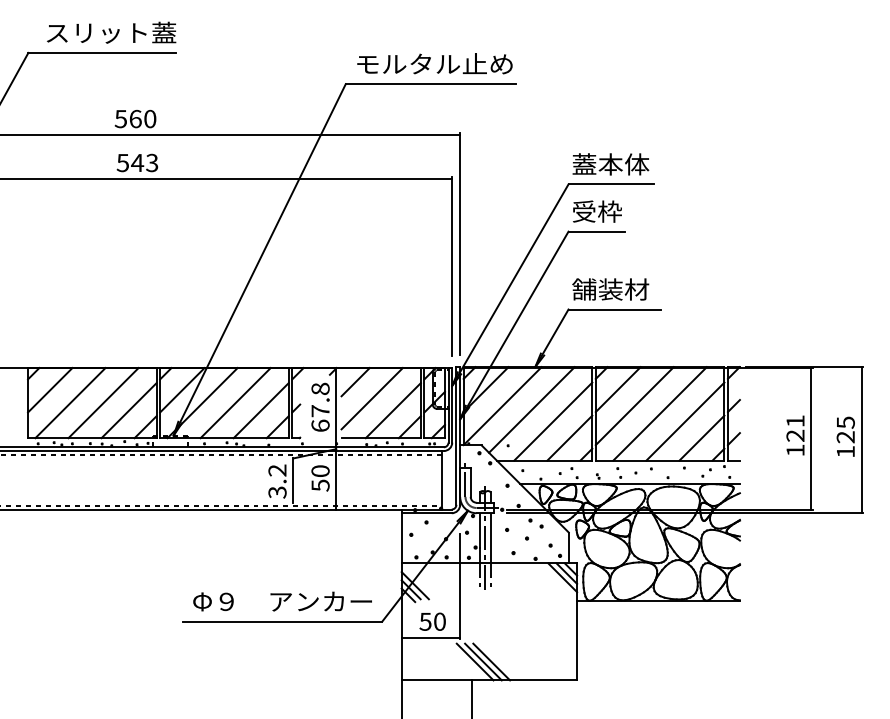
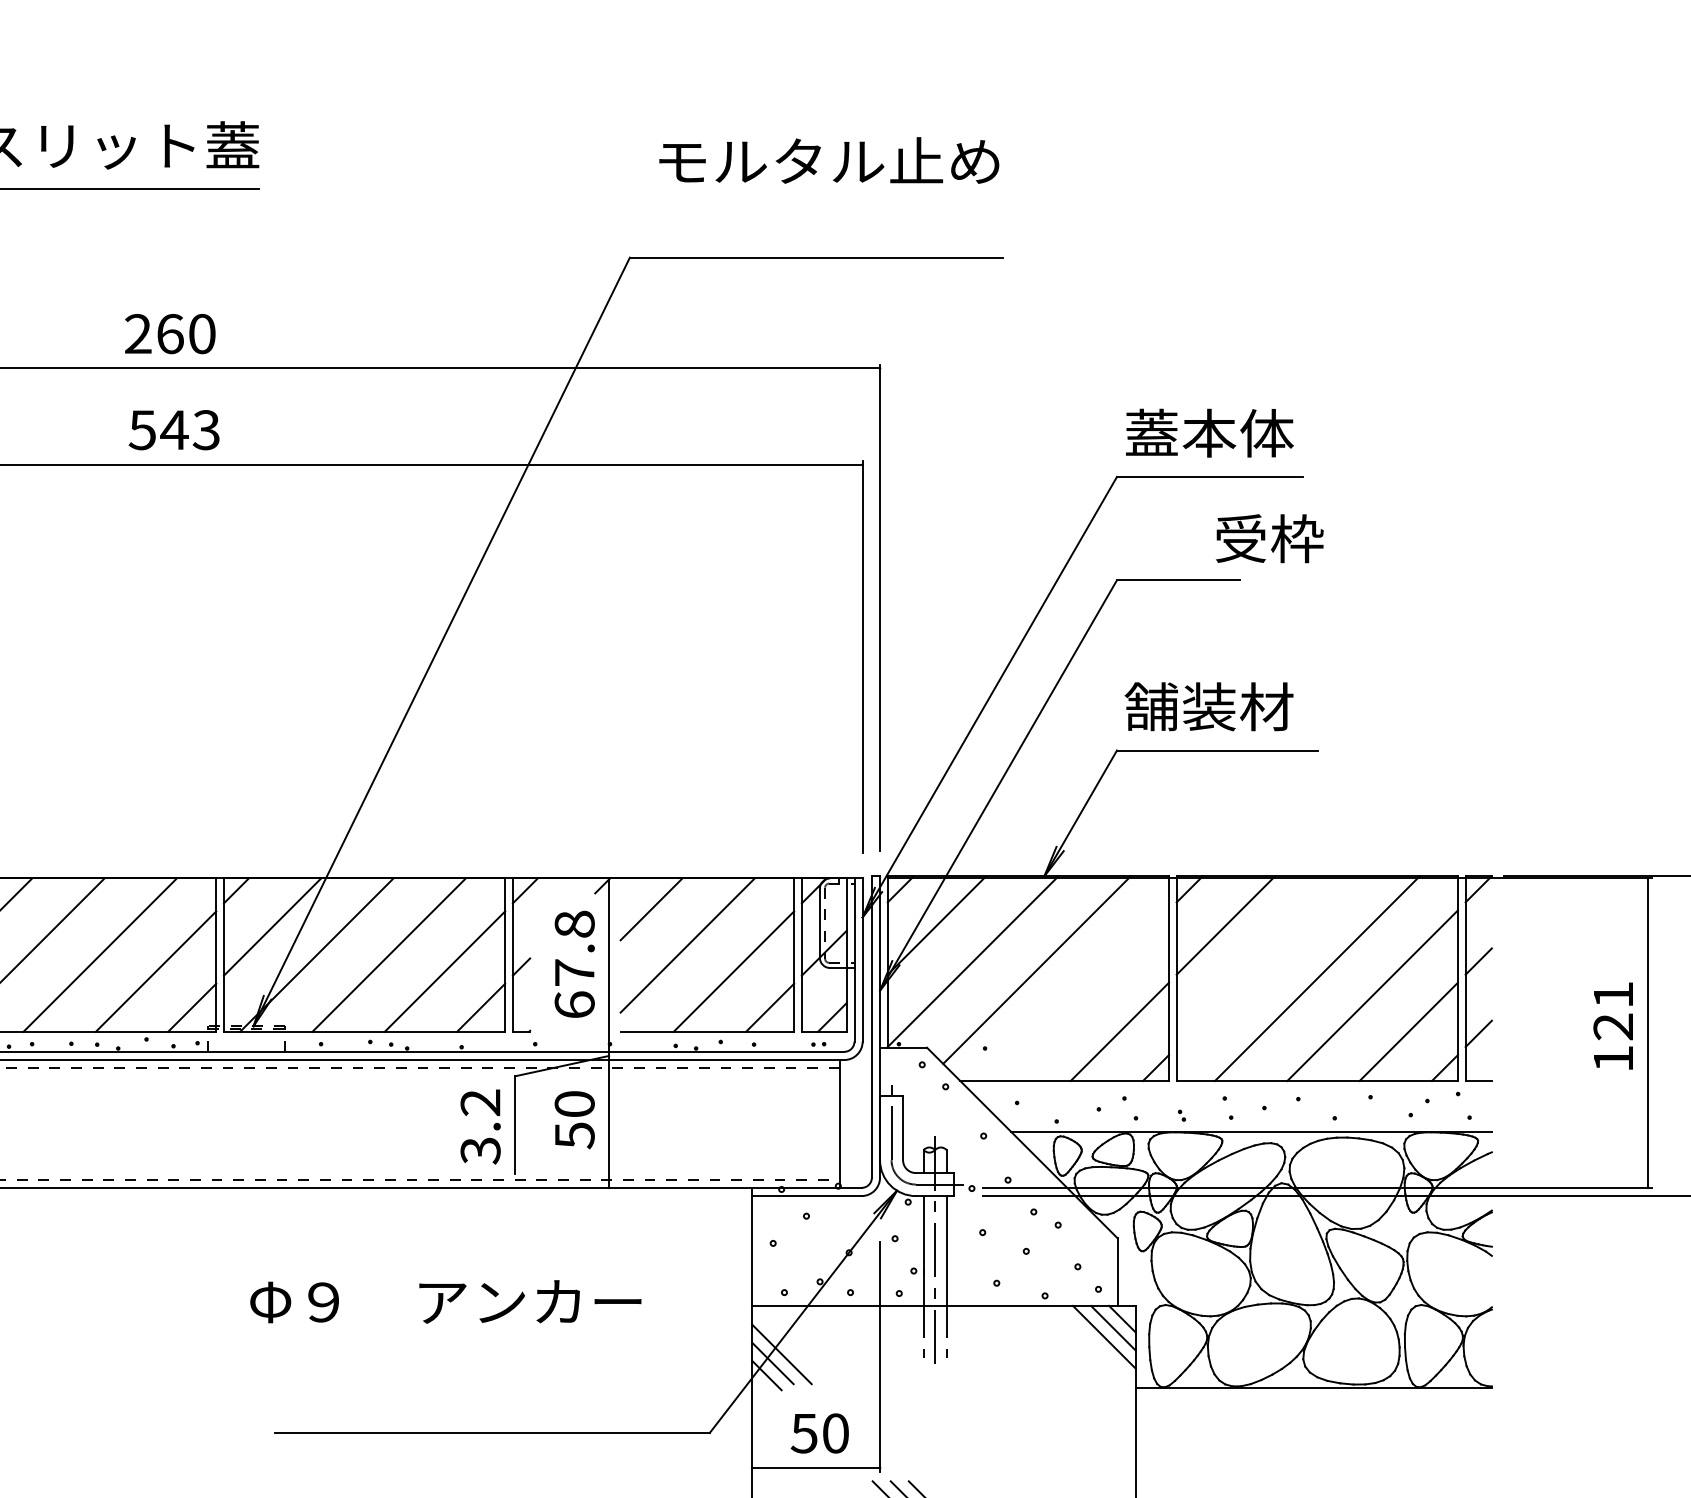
text: (434, 63) -> (828, 160), moved
text: (120, 118) -> (137, 332), 560 -> 260
text: (597, 211) -> (1270, 538), moved
line: (634, 406) -> (1261, 962), removed
line: (553, 421) -> (1084, 995), removed
text: (282, 601) -> (445, 1301), moved

